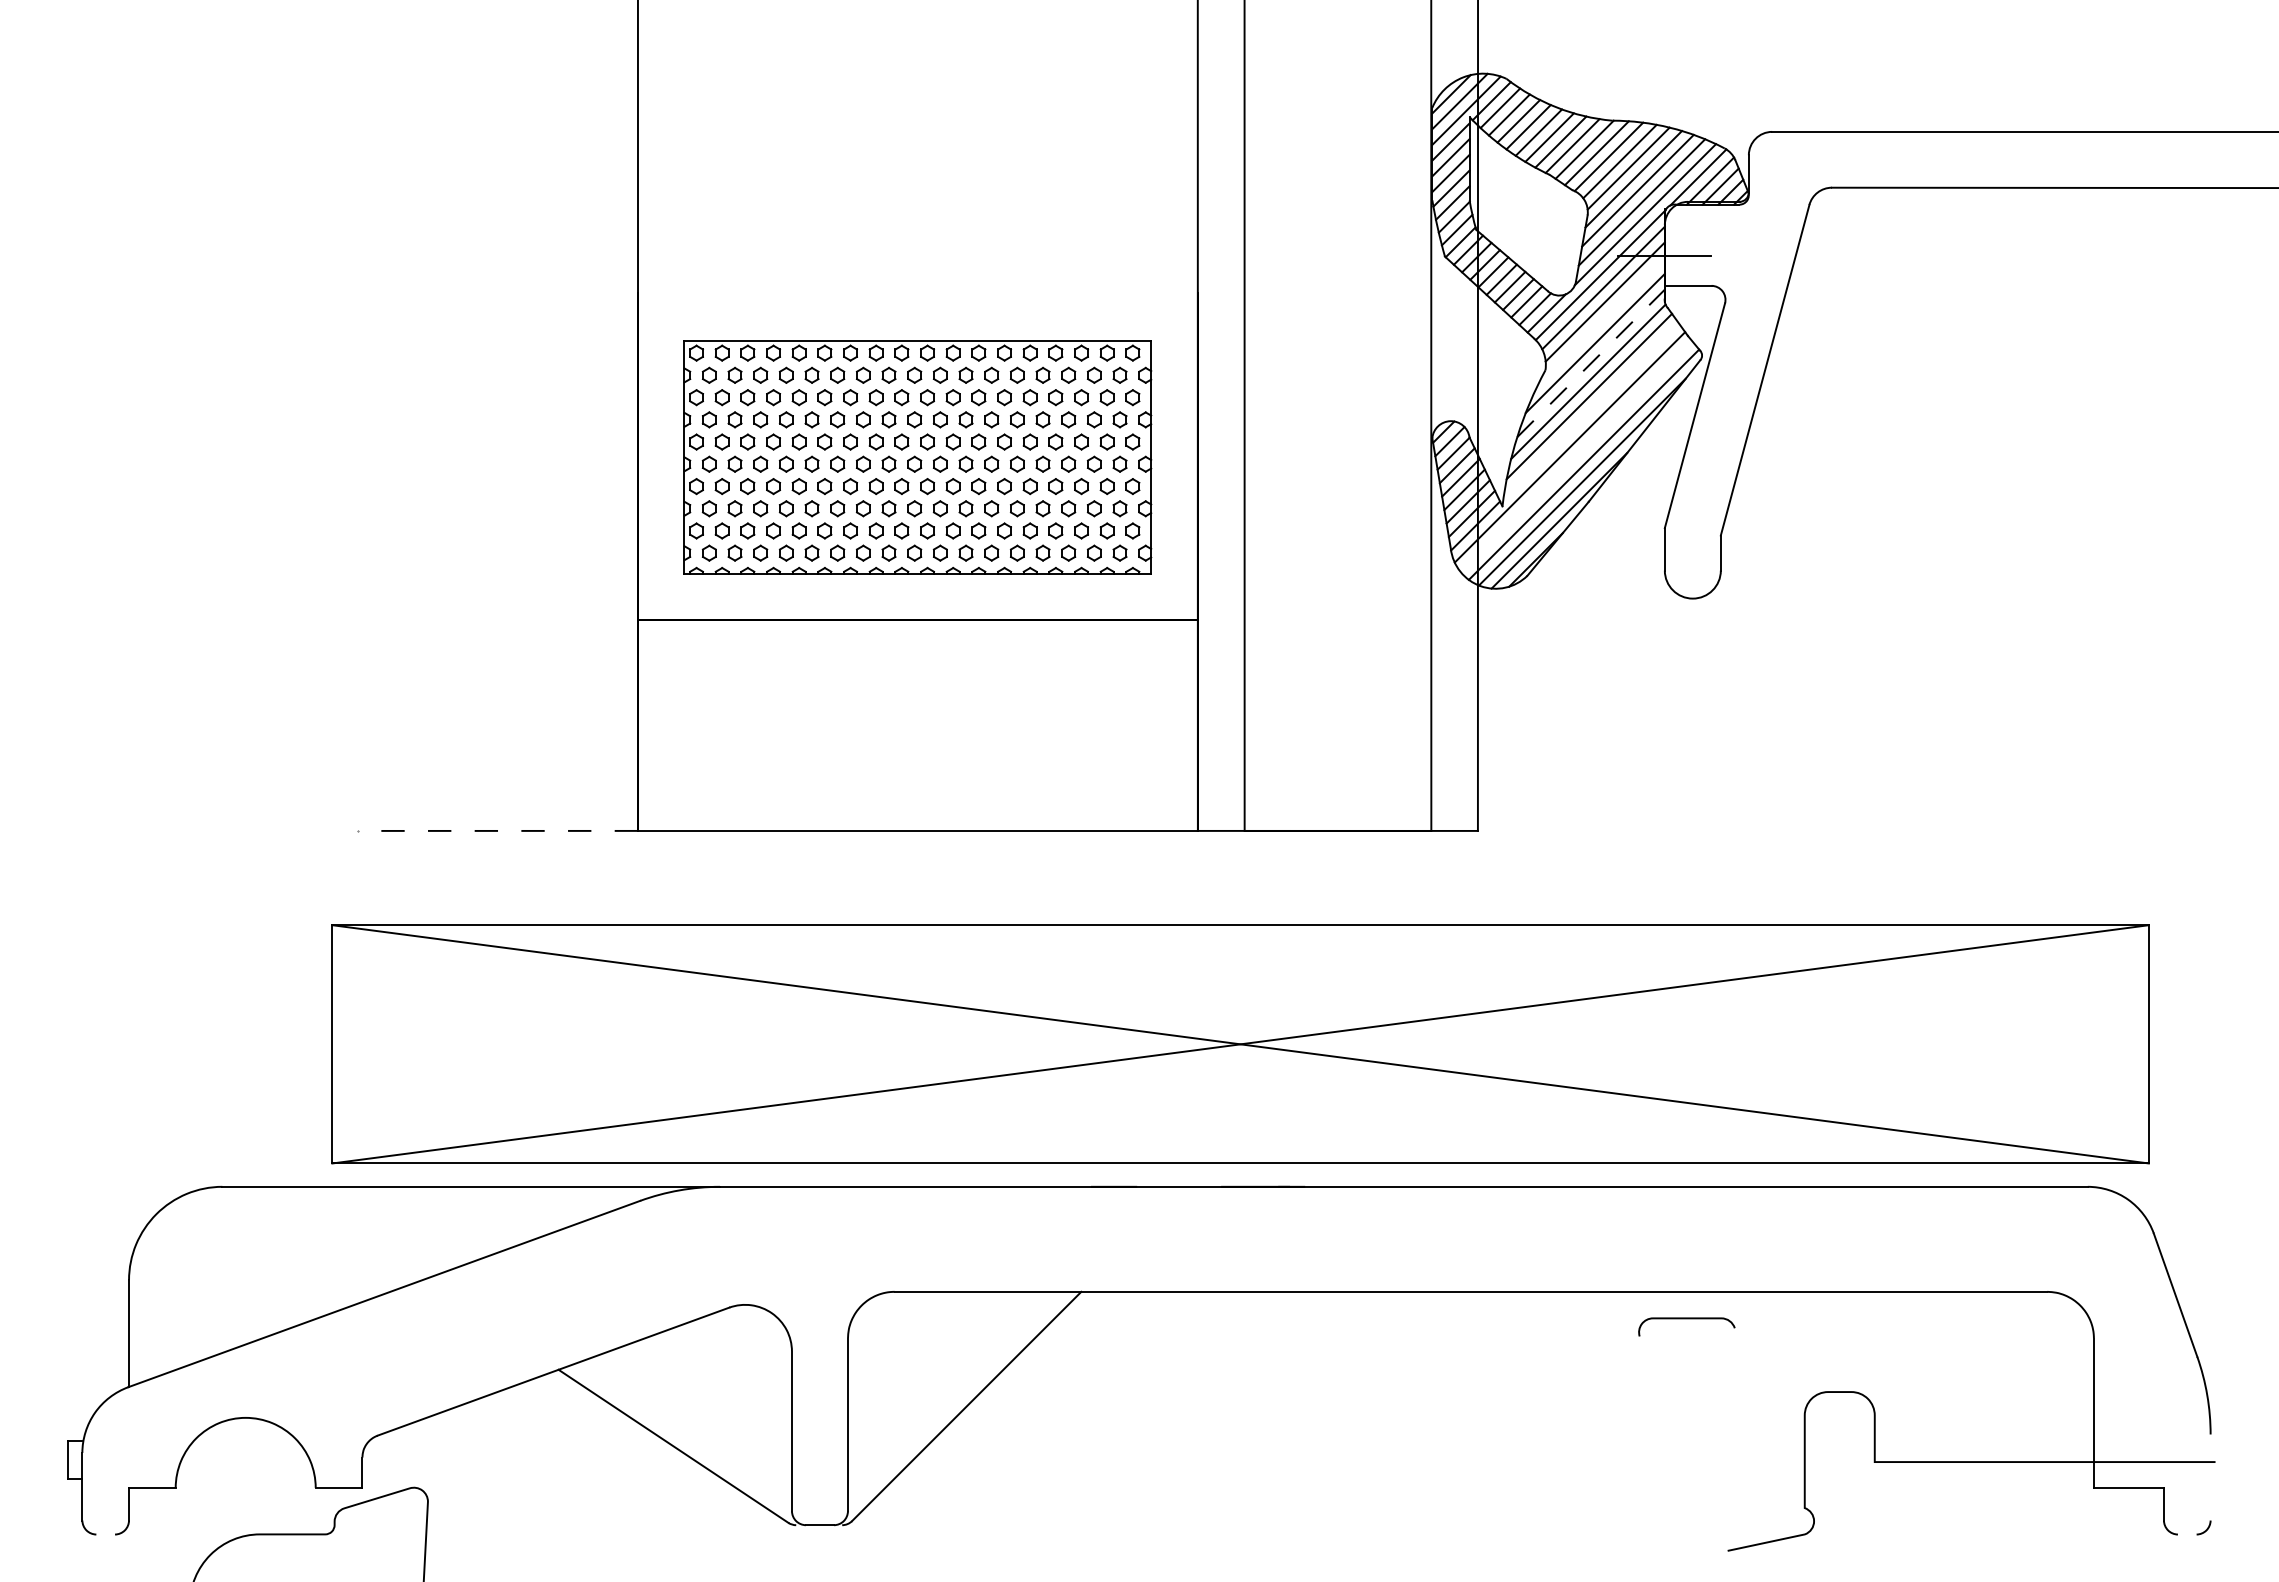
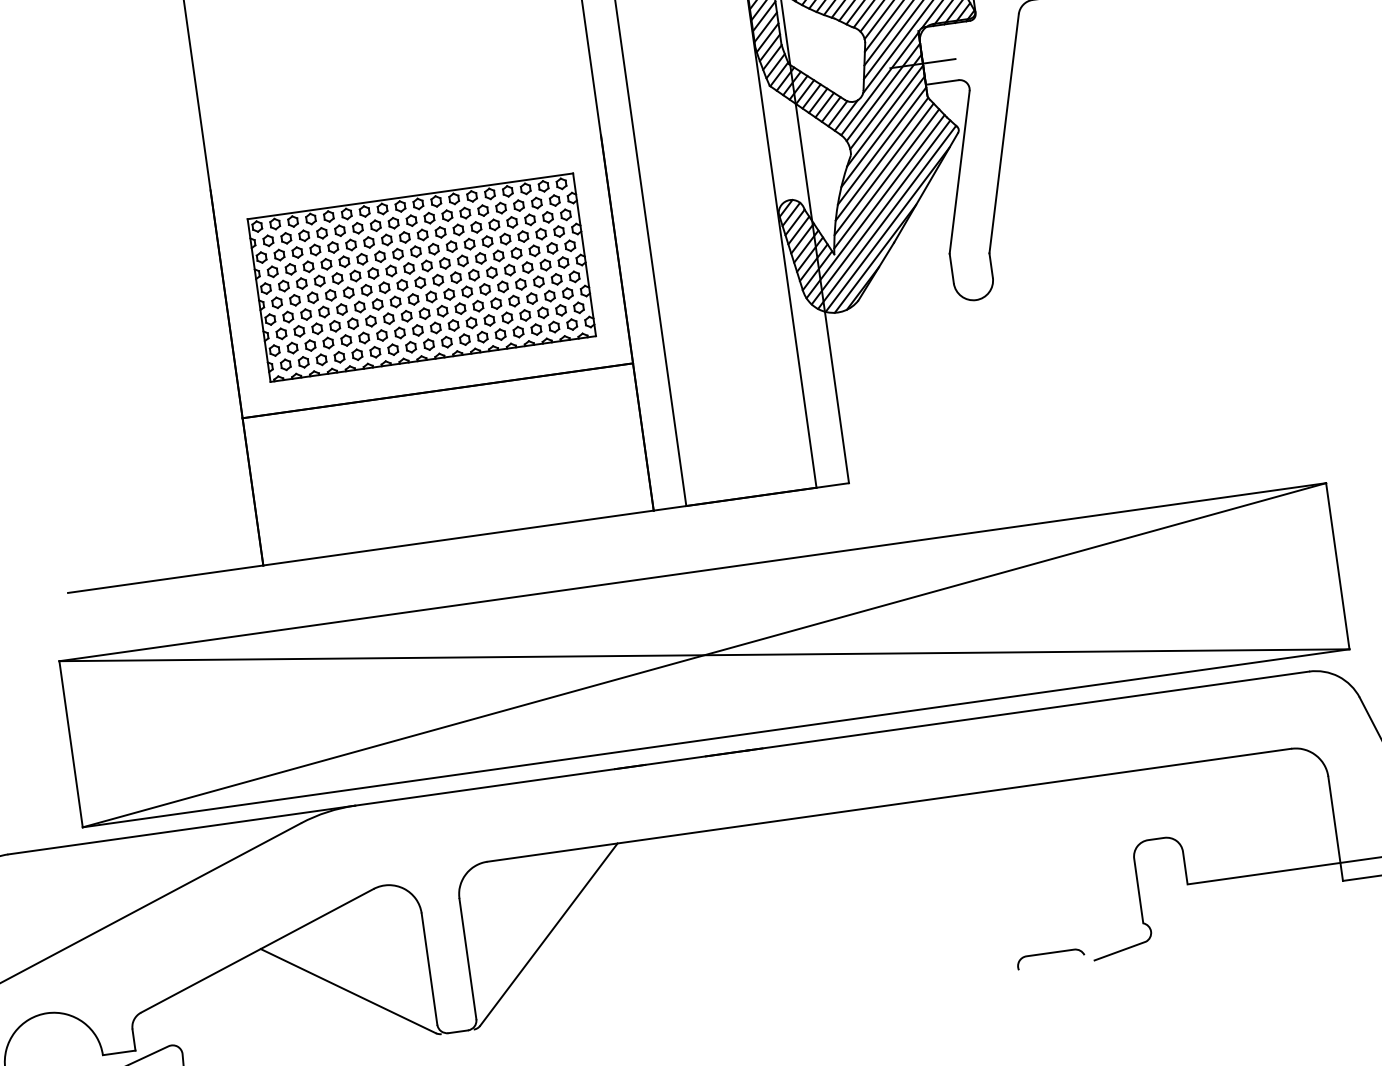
line: (1600, 321) -> (884, 115), added
line: (1591, 363) -> (882, 146), dashed -> solid
line: (1590, 410) -> (886, 178), added
line: (1576, 456) -> (881, 212), added
line: (497, 830) -> (165, 578), dashed -> solid
curve: (1686, 1319) -> (1049, 953), moved

